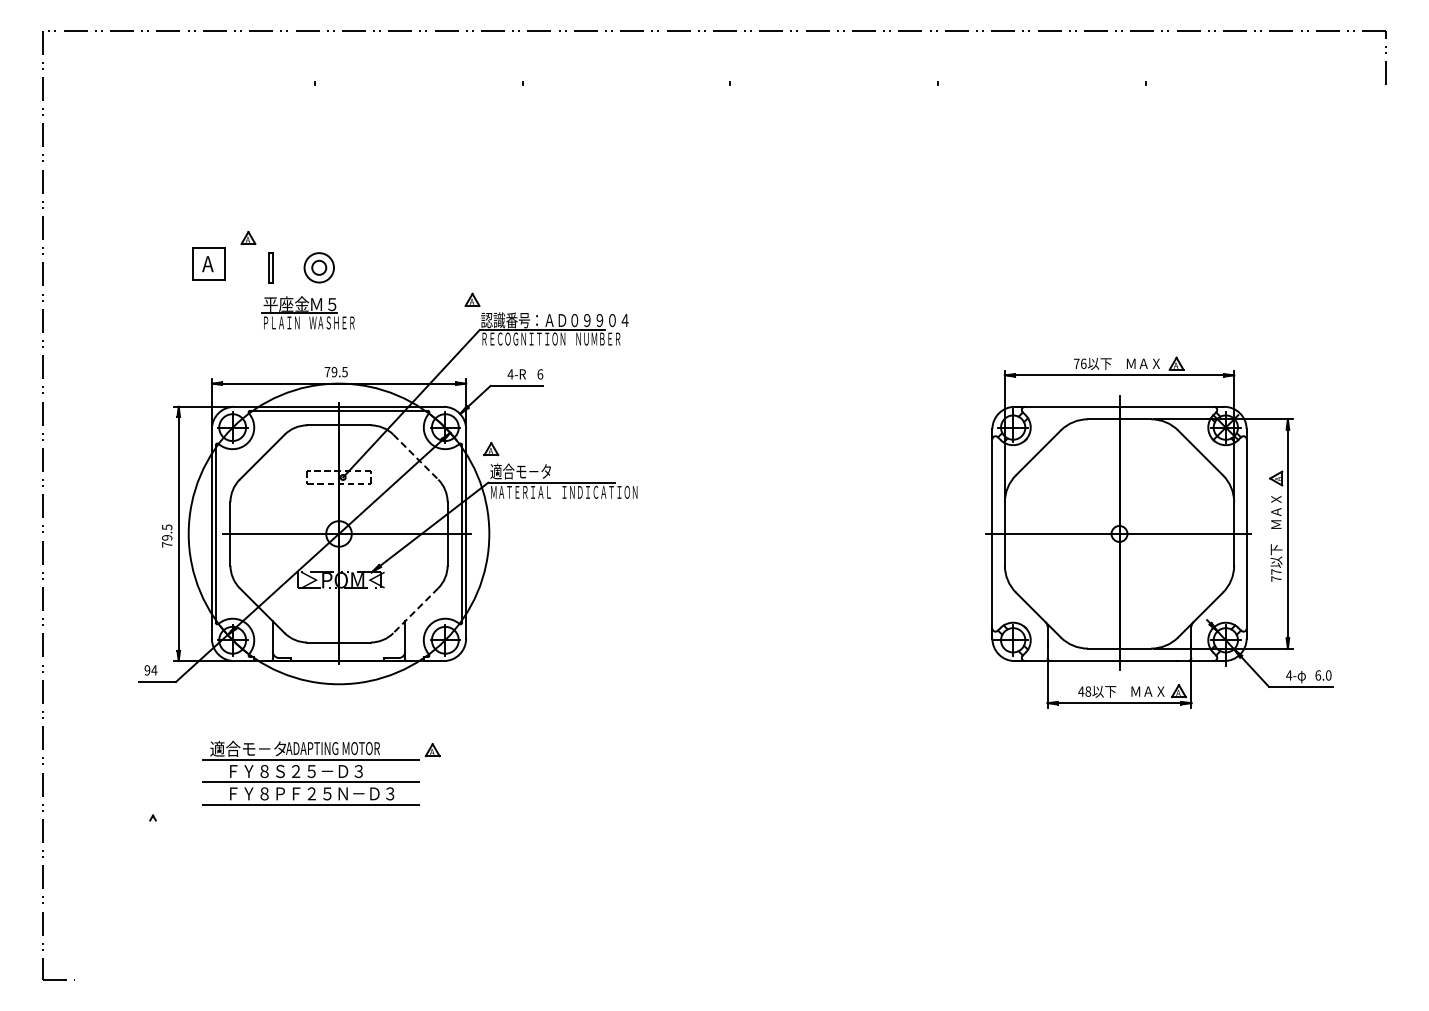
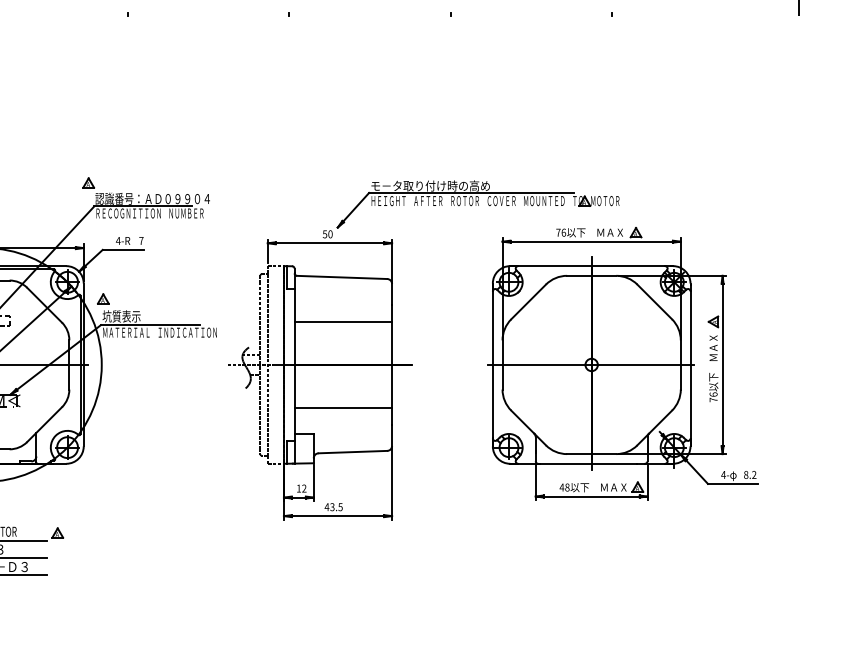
text: (540, 374) -> (141, 241), 6 -> 7
line: (415, 457) -> (44, 305), dashed -> solid
text: (520, 471) -> (126, 316), 適合モ－タ -> 坑質表示
part: (888, 533) -> (412, 364), added
text: (1276, 571) -> (713, 394), 77 -> 76
line: (415, 610) -> (44, 424), dashed -> solid
text: (1323, 675) -> (750, 475), 6.0 -> 8.2

